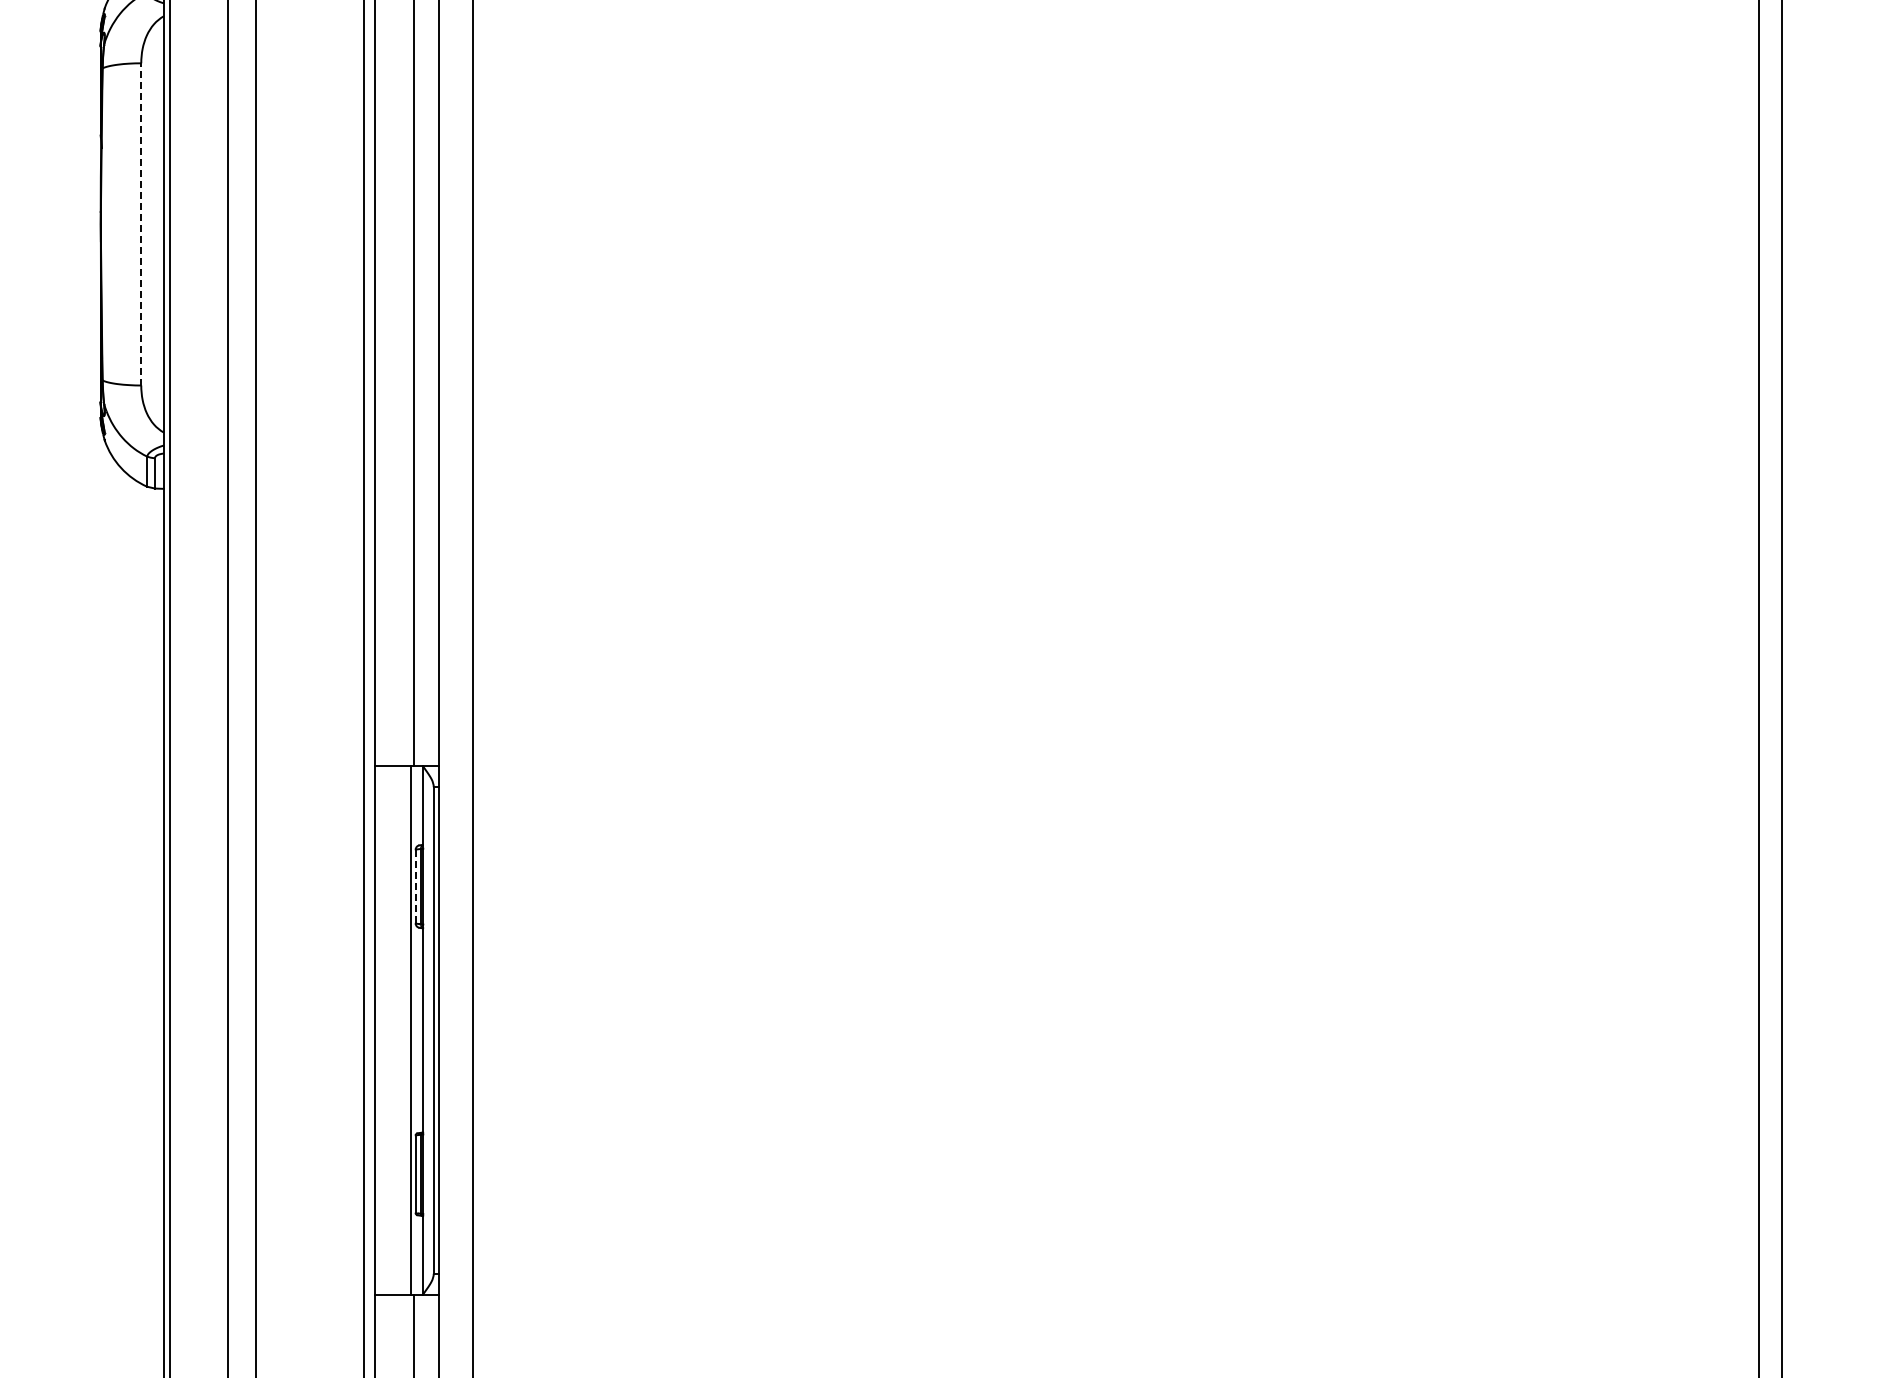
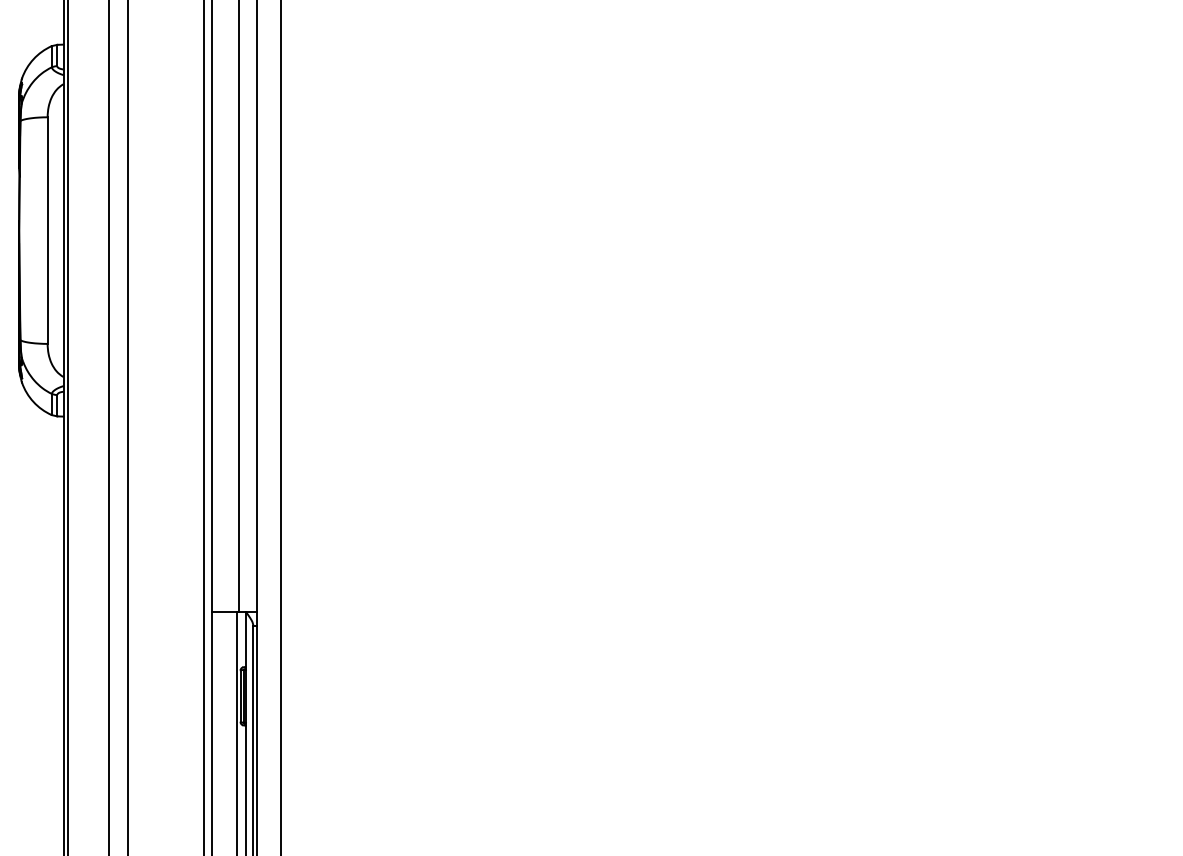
line: (141, 223) -> (47, 229), dashed -> solid
line: (415, 887) -> (240, 696), dashed -> solid

